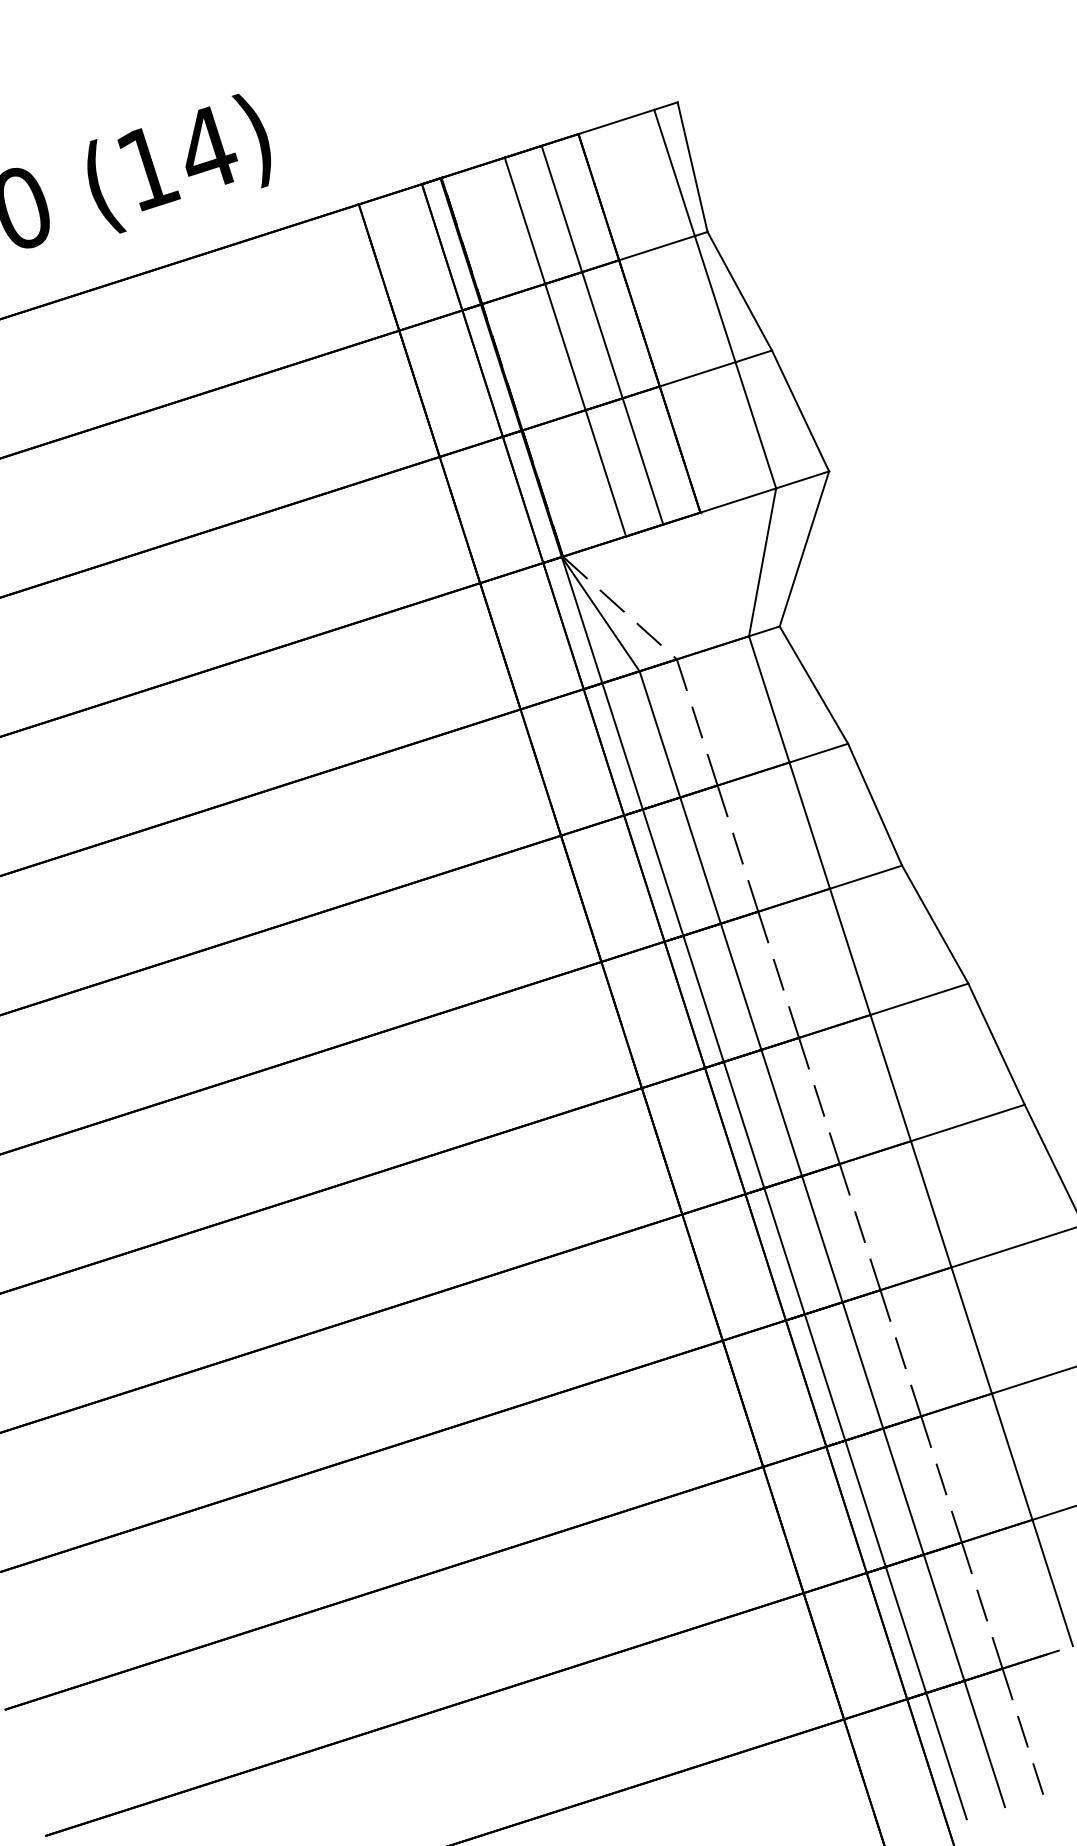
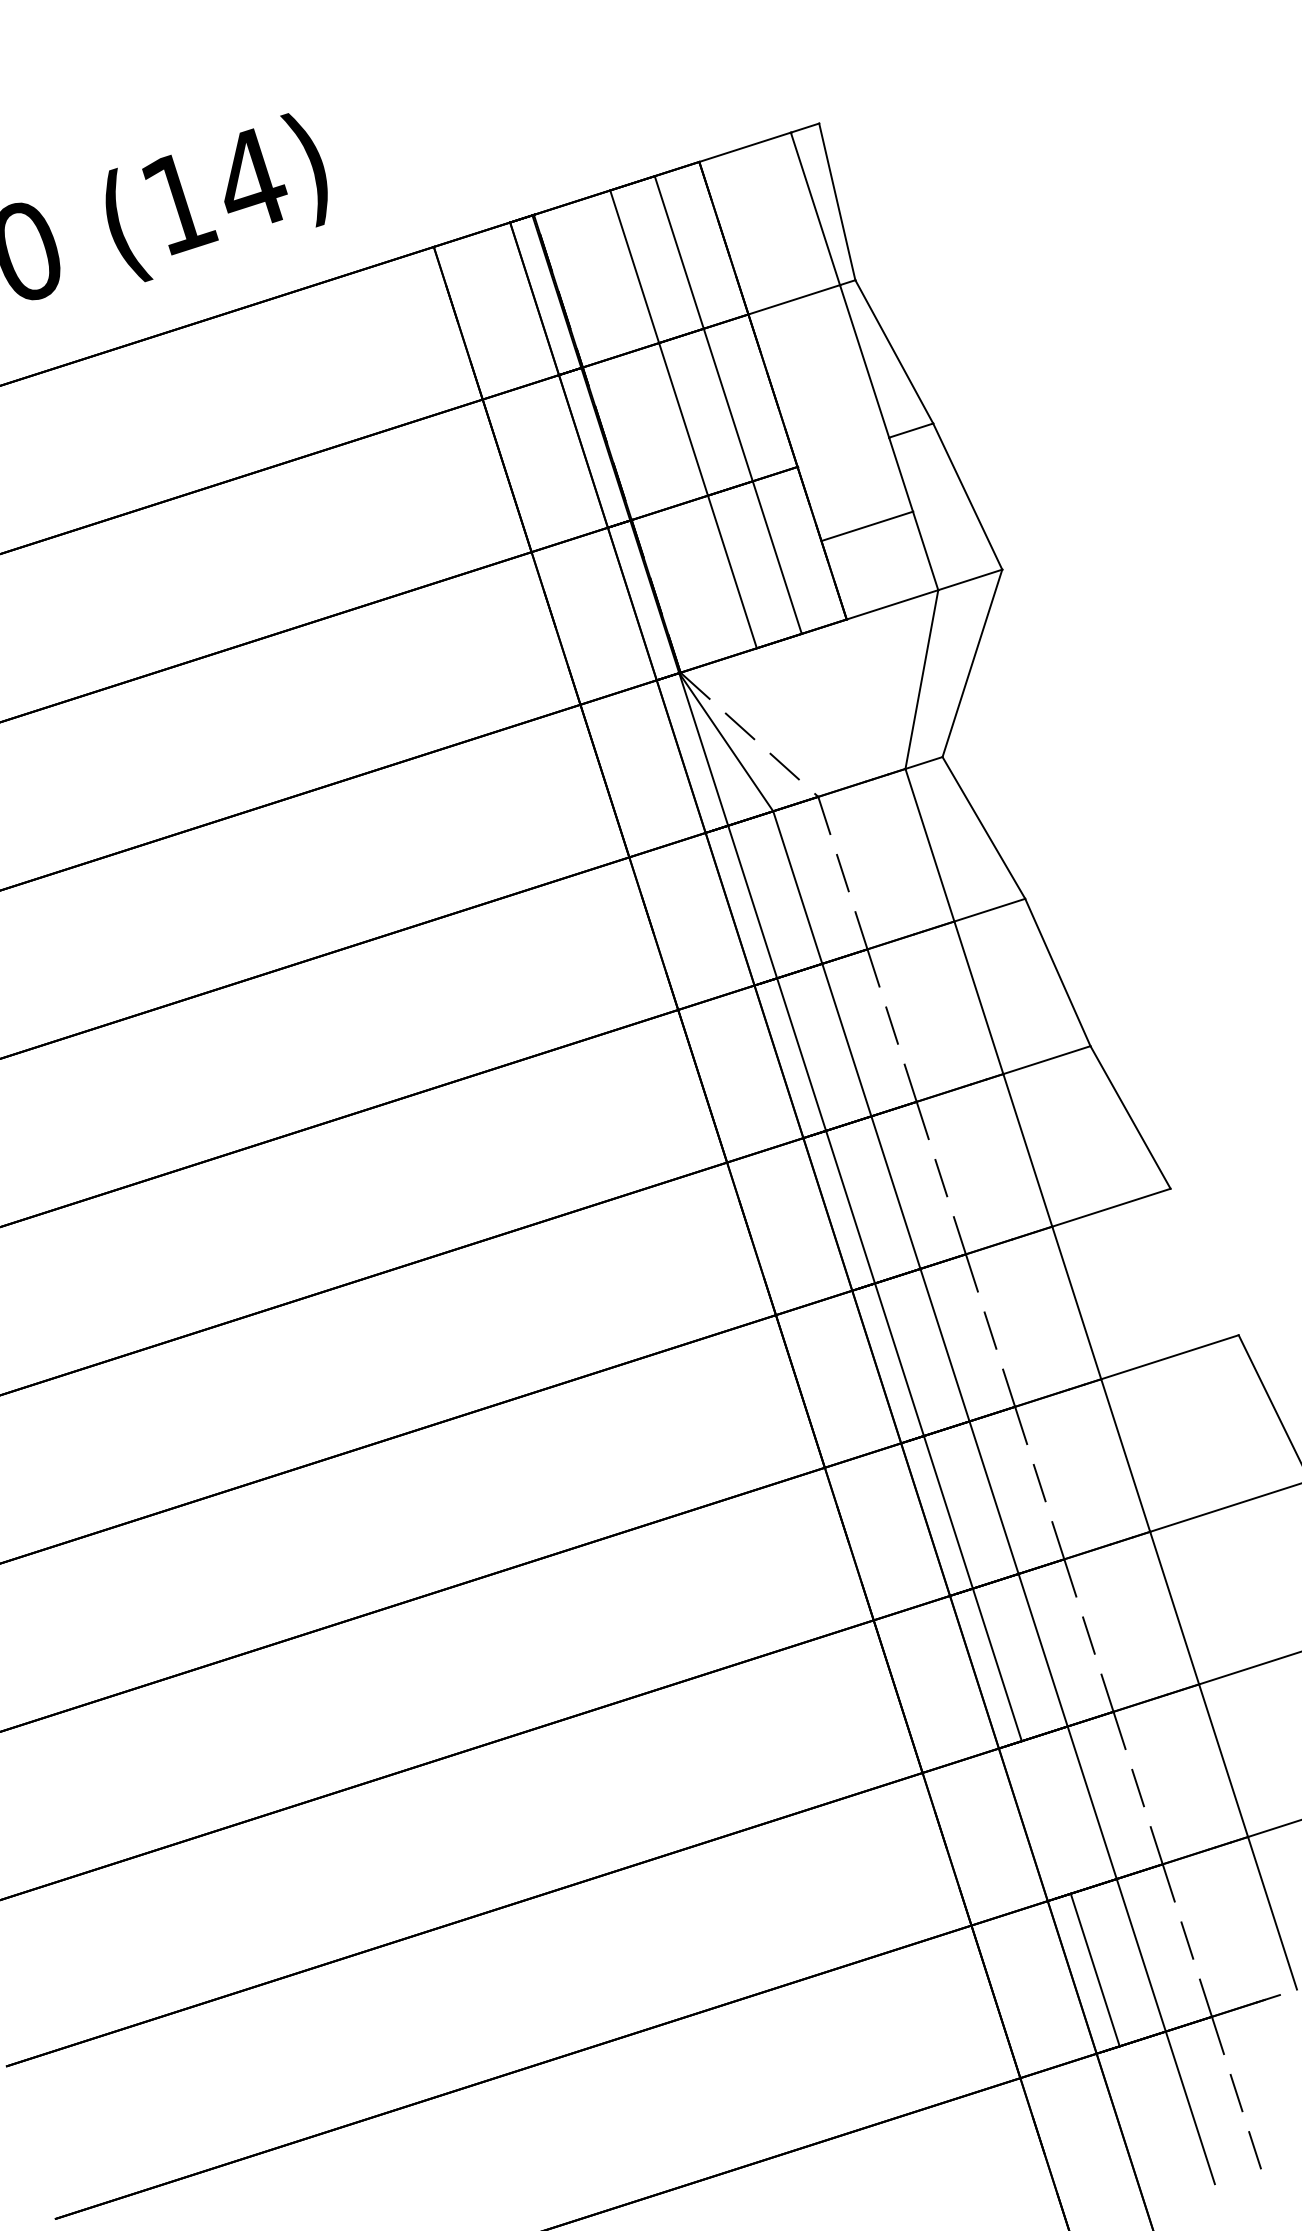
line: (697, 373) -> (867, 525), moved
line: (996, 1043) -> (1204, 1261), removed
line: (864, 1503) -> (1045, 1817), removed
line: (945, 1756) -> (1143, 2122), removed

